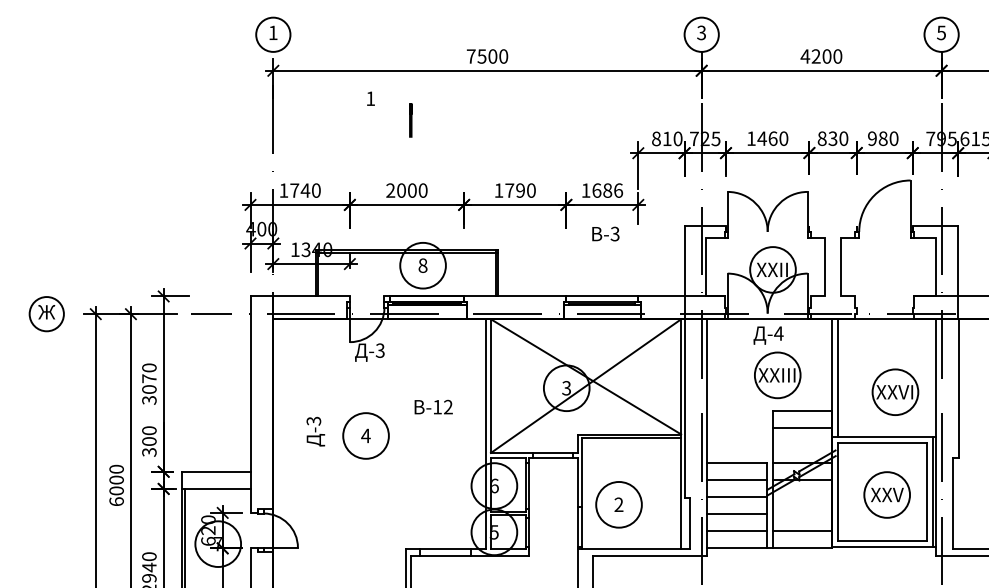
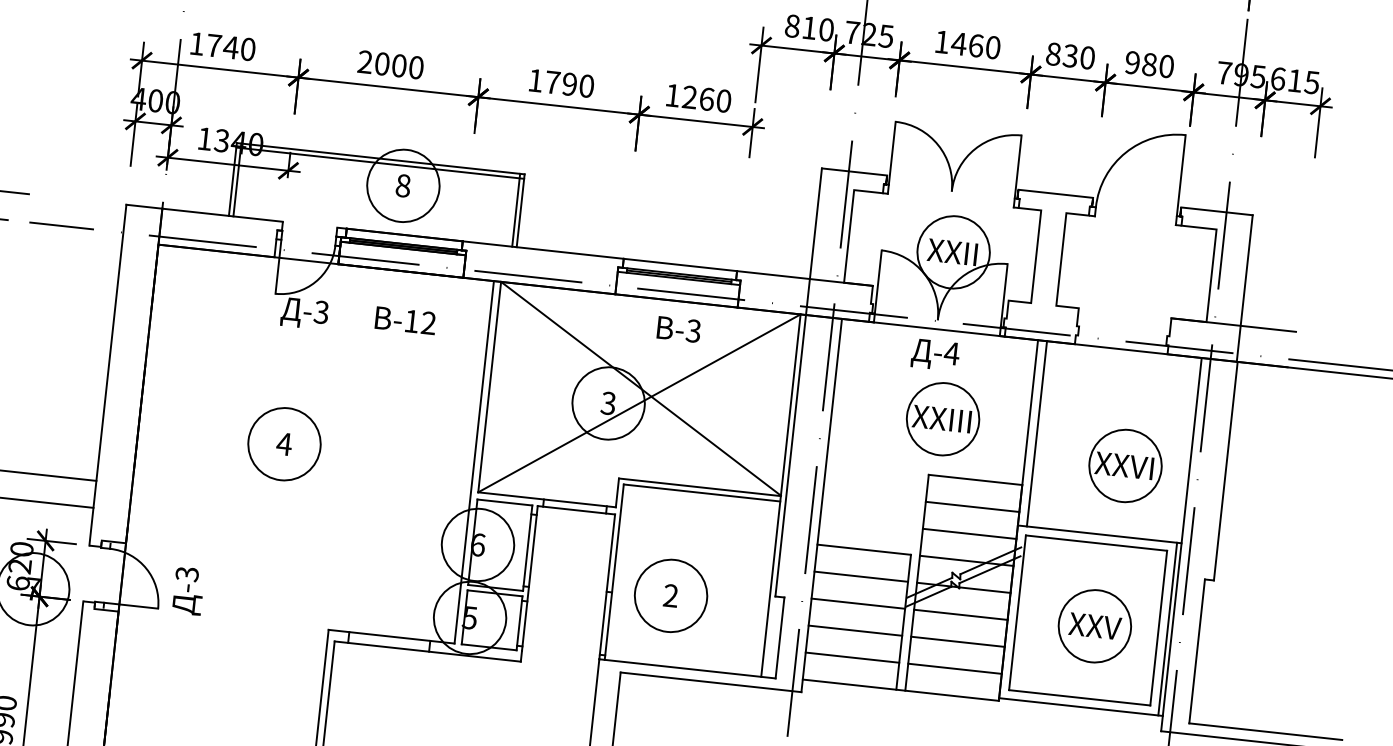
text: (607, 190) -> (706, 99), 1686 -> 1260
line: (832, 226) -> (1054, 194), added
text: (605, 233) -> (678, 328), moved
text: (433, 406) -> (405, 319), moved
text: (315, 431) -> (188, 590), moved
line: (801, 445) -> (968, 533), added
line: (801, 496) -> (959, 614), added
line: (801, 514) -> (956, 642), added

